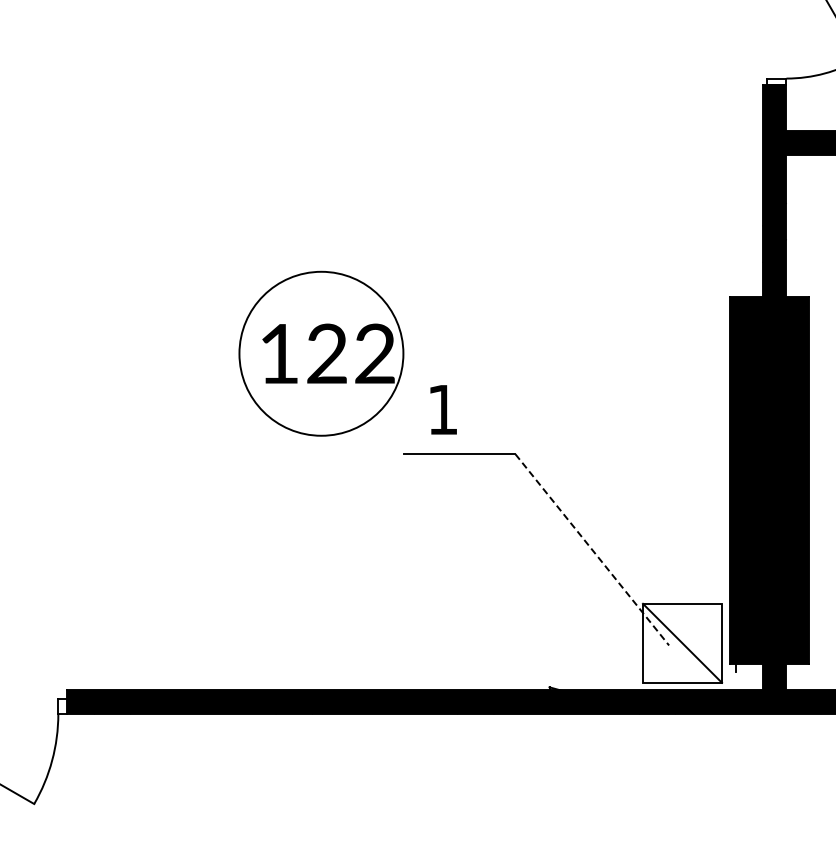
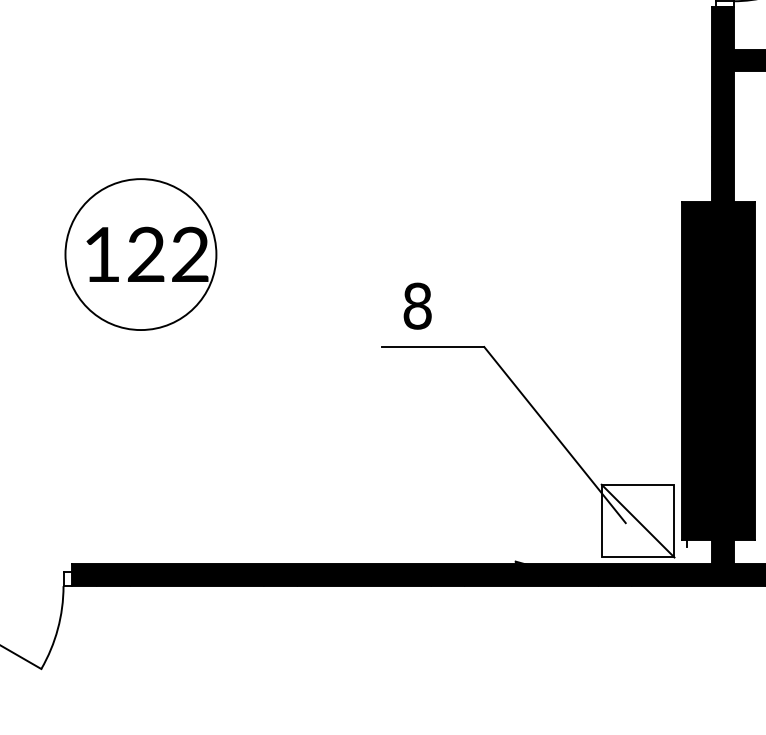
part: (321, 353) -> (141, 254), moved
text: (443, 409) -> (418, 305), 1 -> 8
line: (592, 549) -> (555, 434), dashed -> solid

